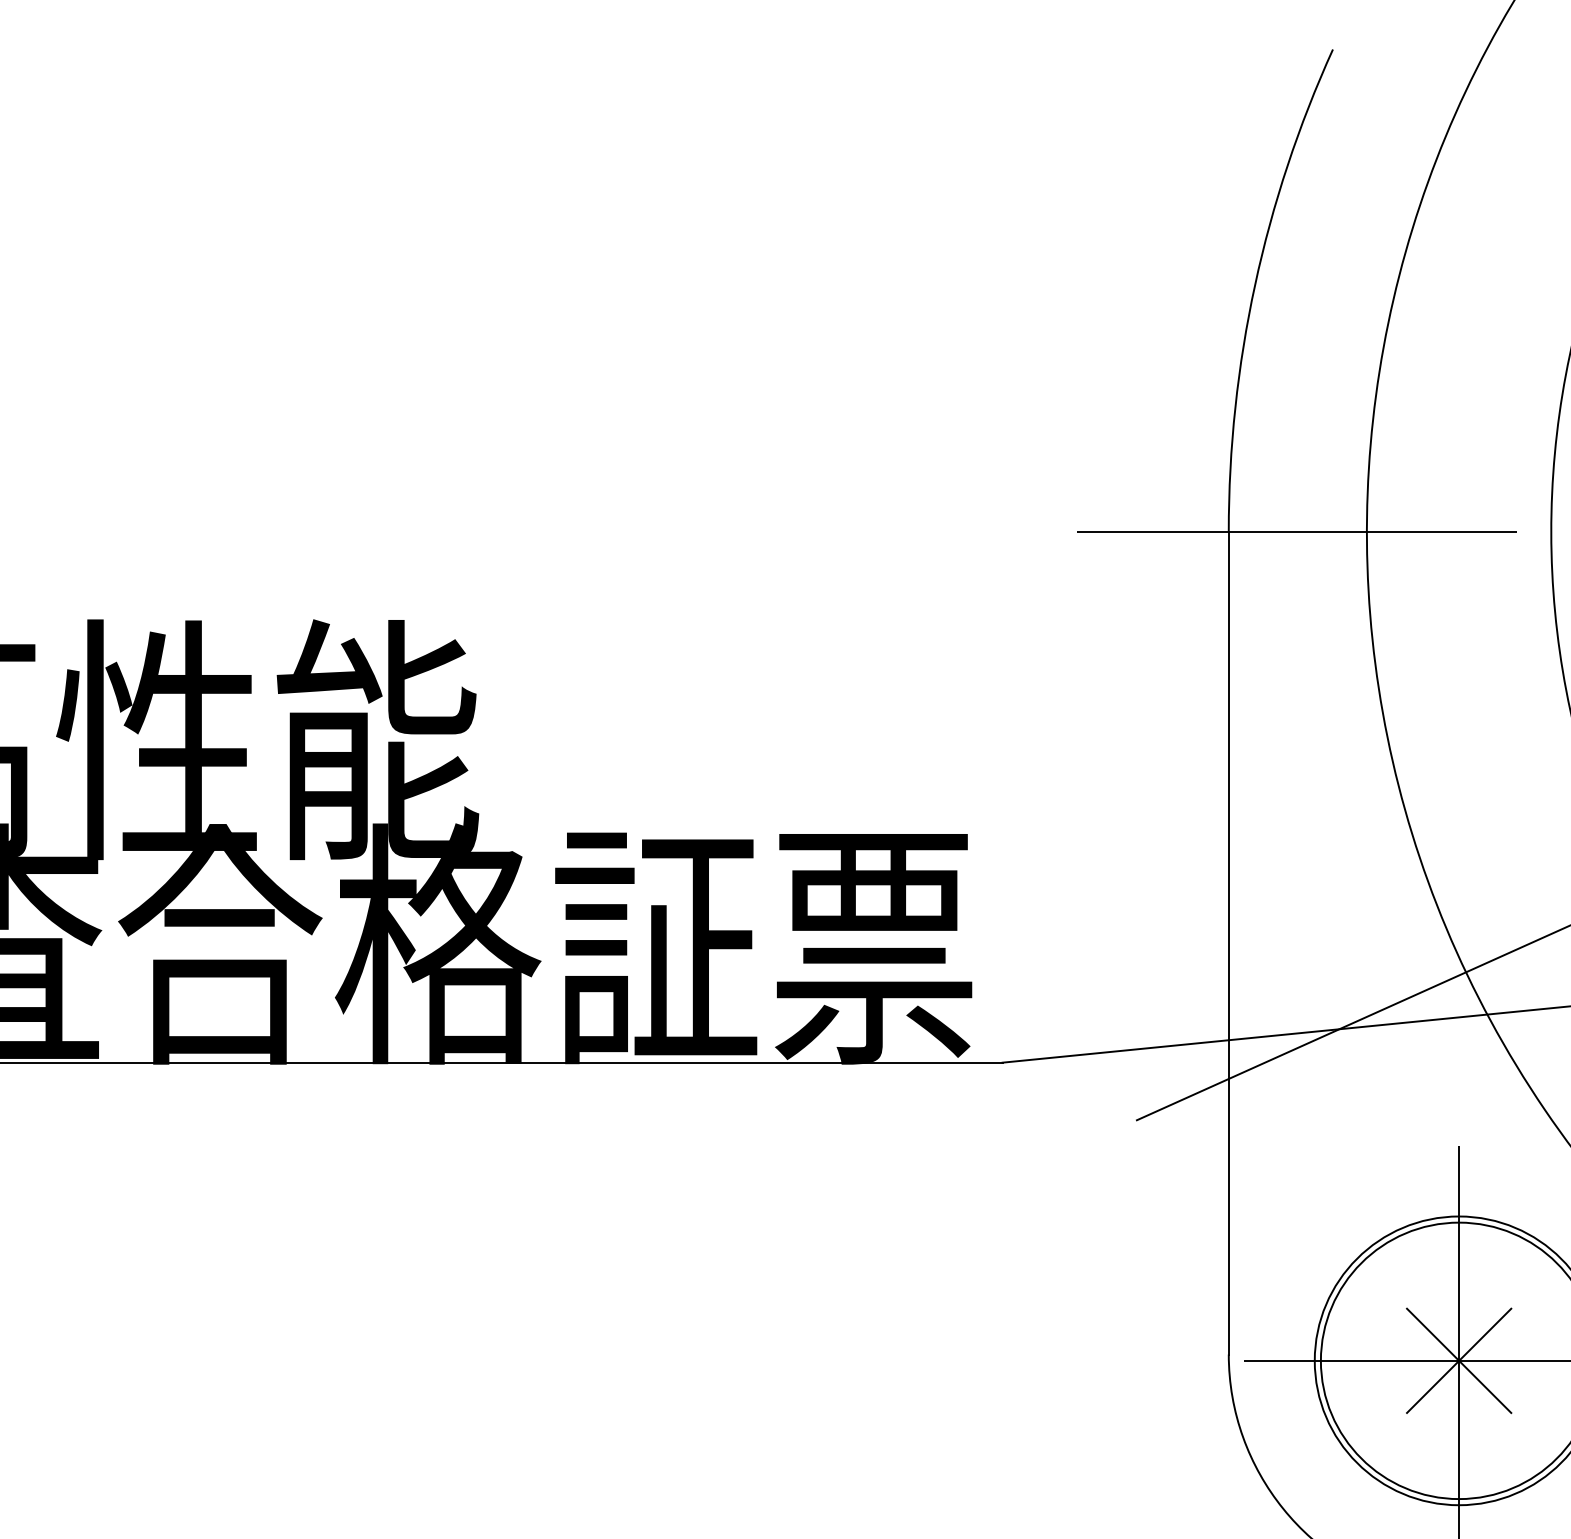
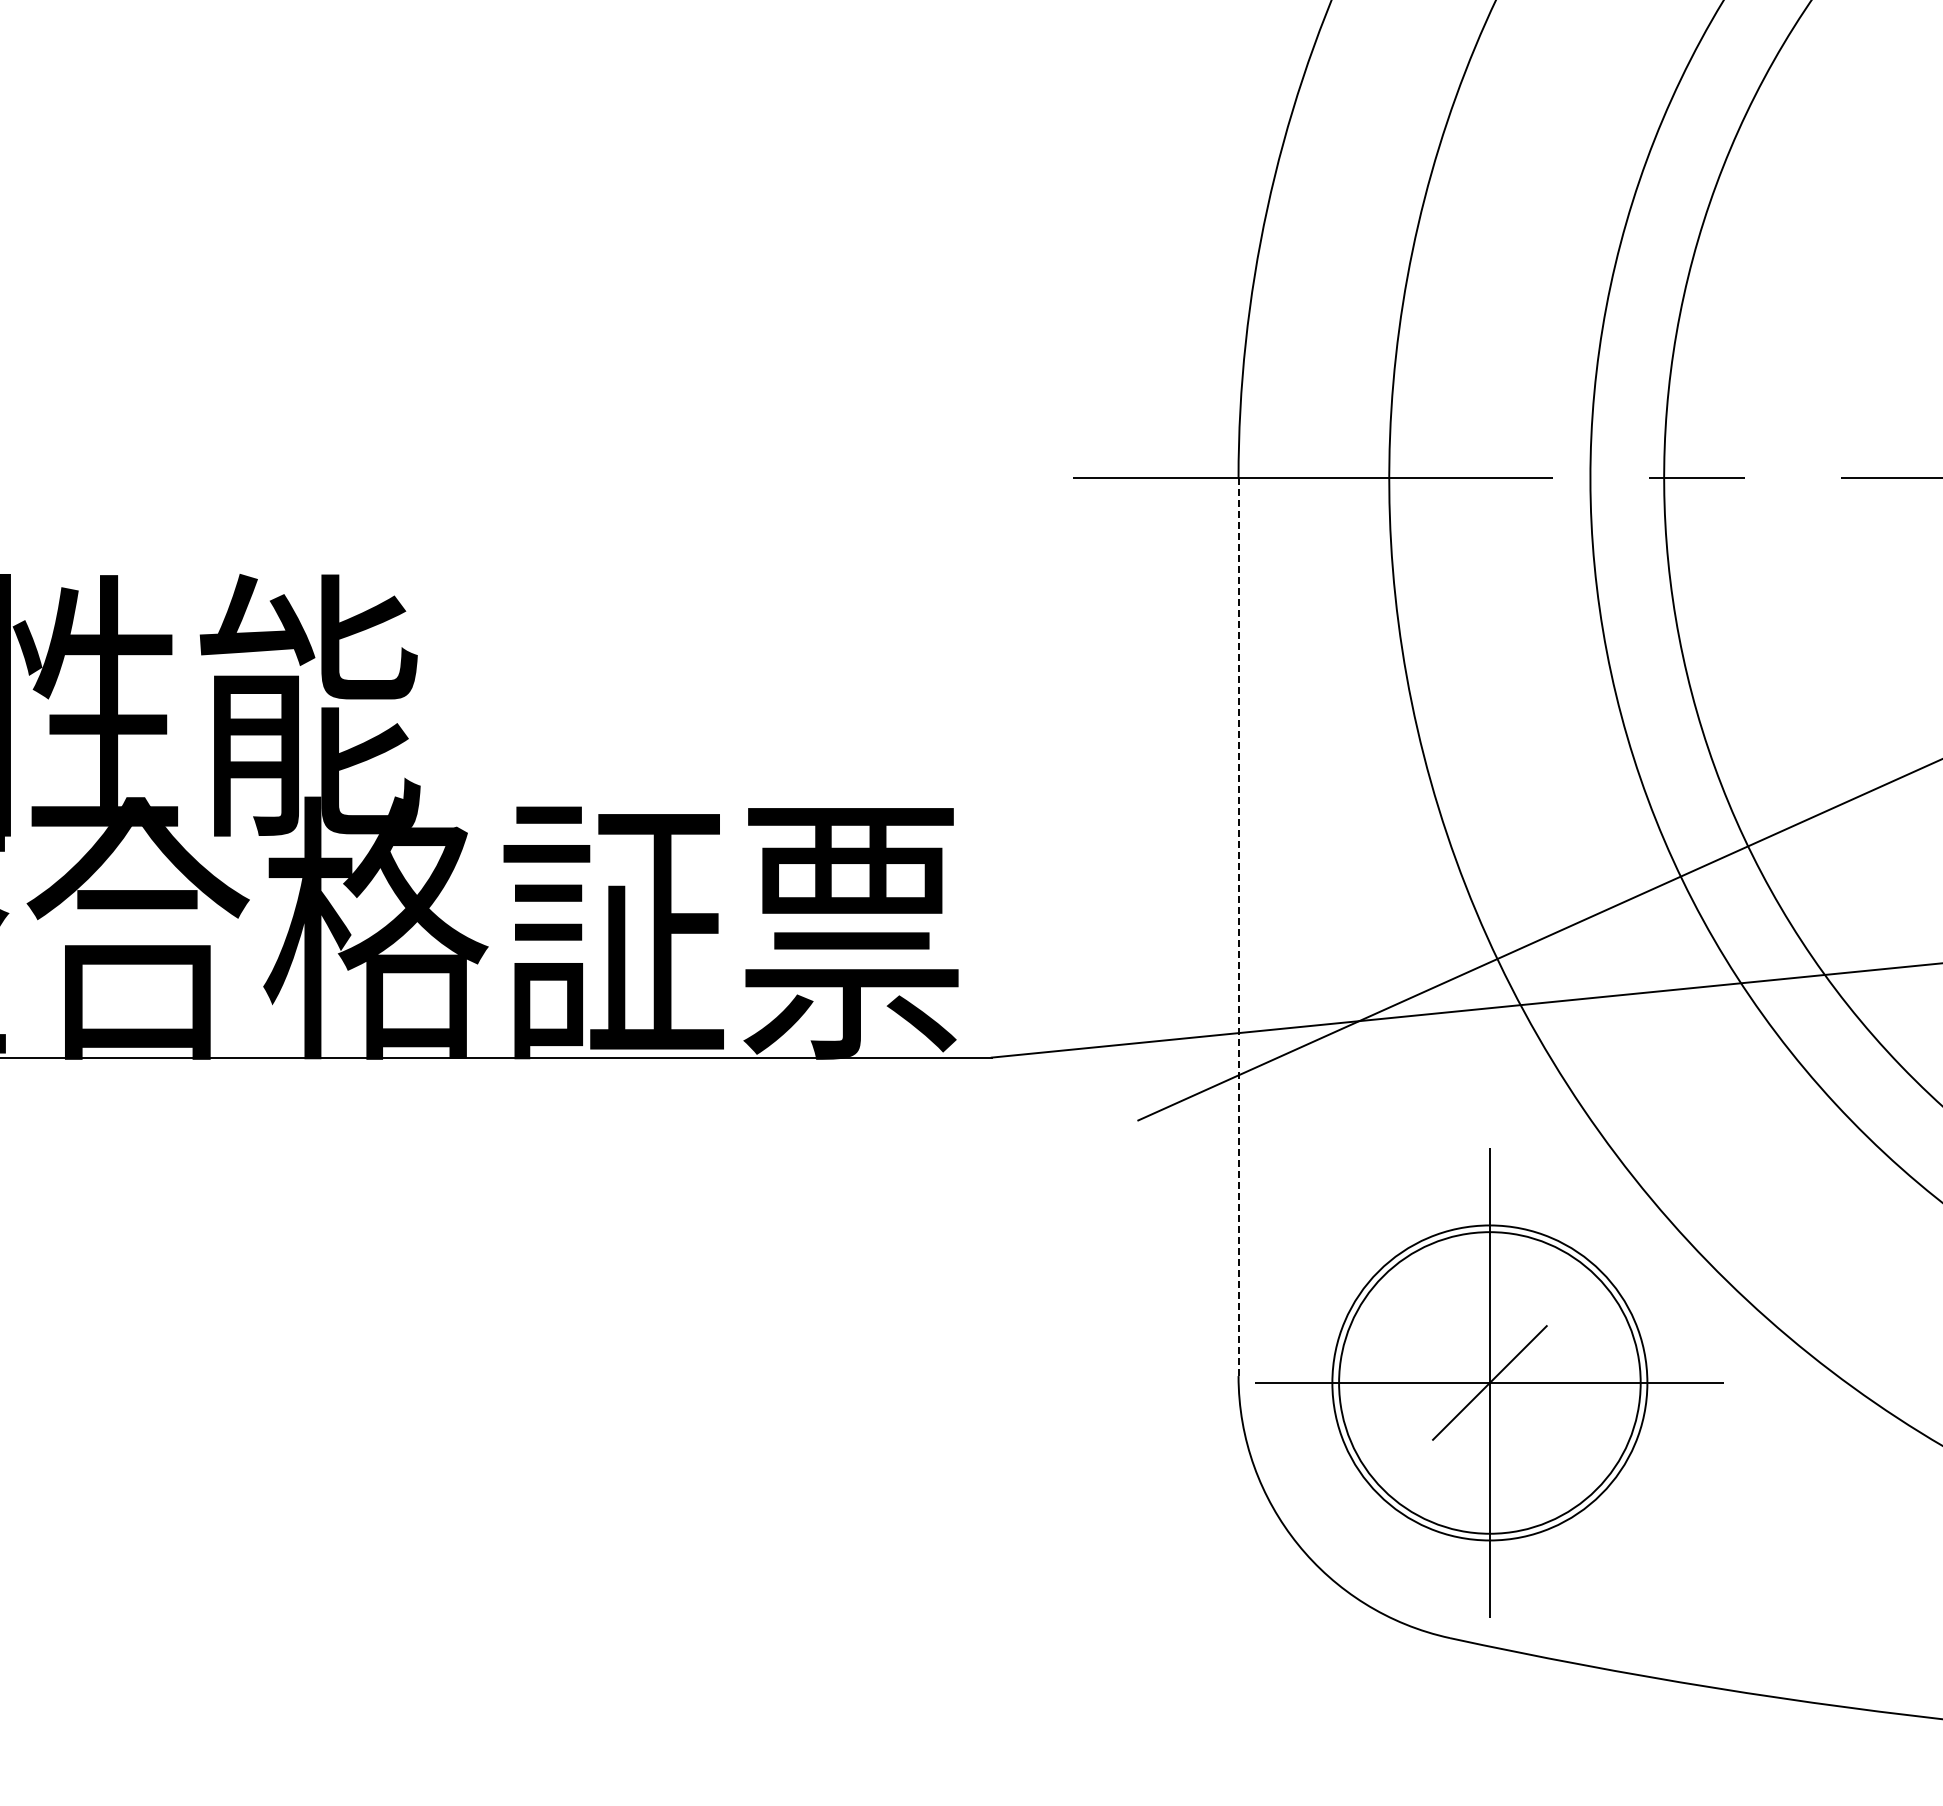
line: (1228, 943) -> (1238, 927), solid -> dashed
line: (1458, 1360) -> (1489, 1382), removed

